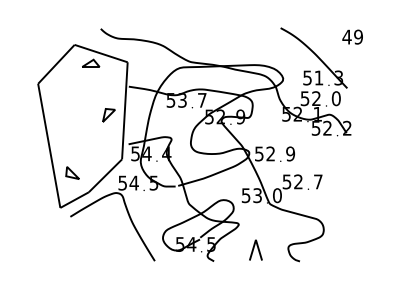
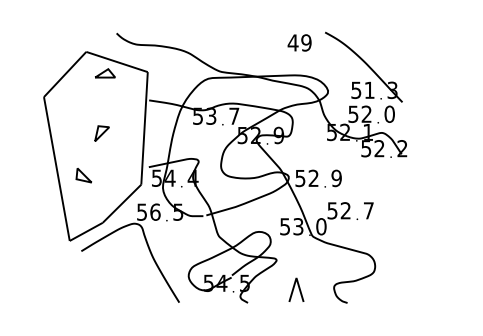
text: (352, 36) -> (299, 42), moved
part: (108, 115) -> (101, 133), moved
part: (72, 173) -> (83, 175), moved
text: (133, 182) -> (154, 211), 54 -> 56

